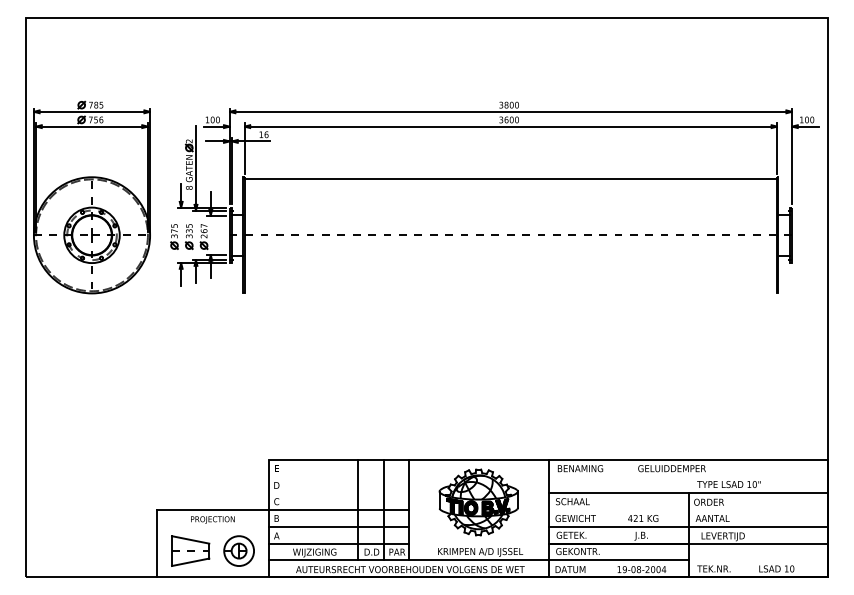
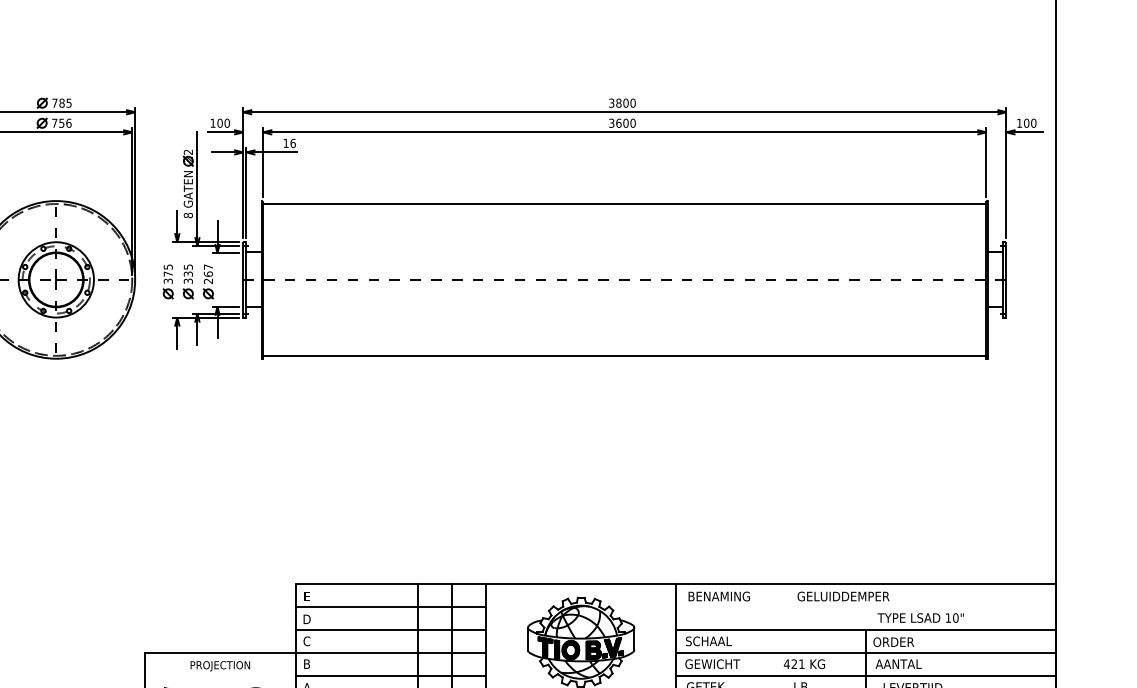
line: (510, 291) -> (624, 356), added
line: (338, 476) -> (390, 607), added
line: (338, 493) -> (390, 630), added
line: (688, 510) -> (865, 653), added

